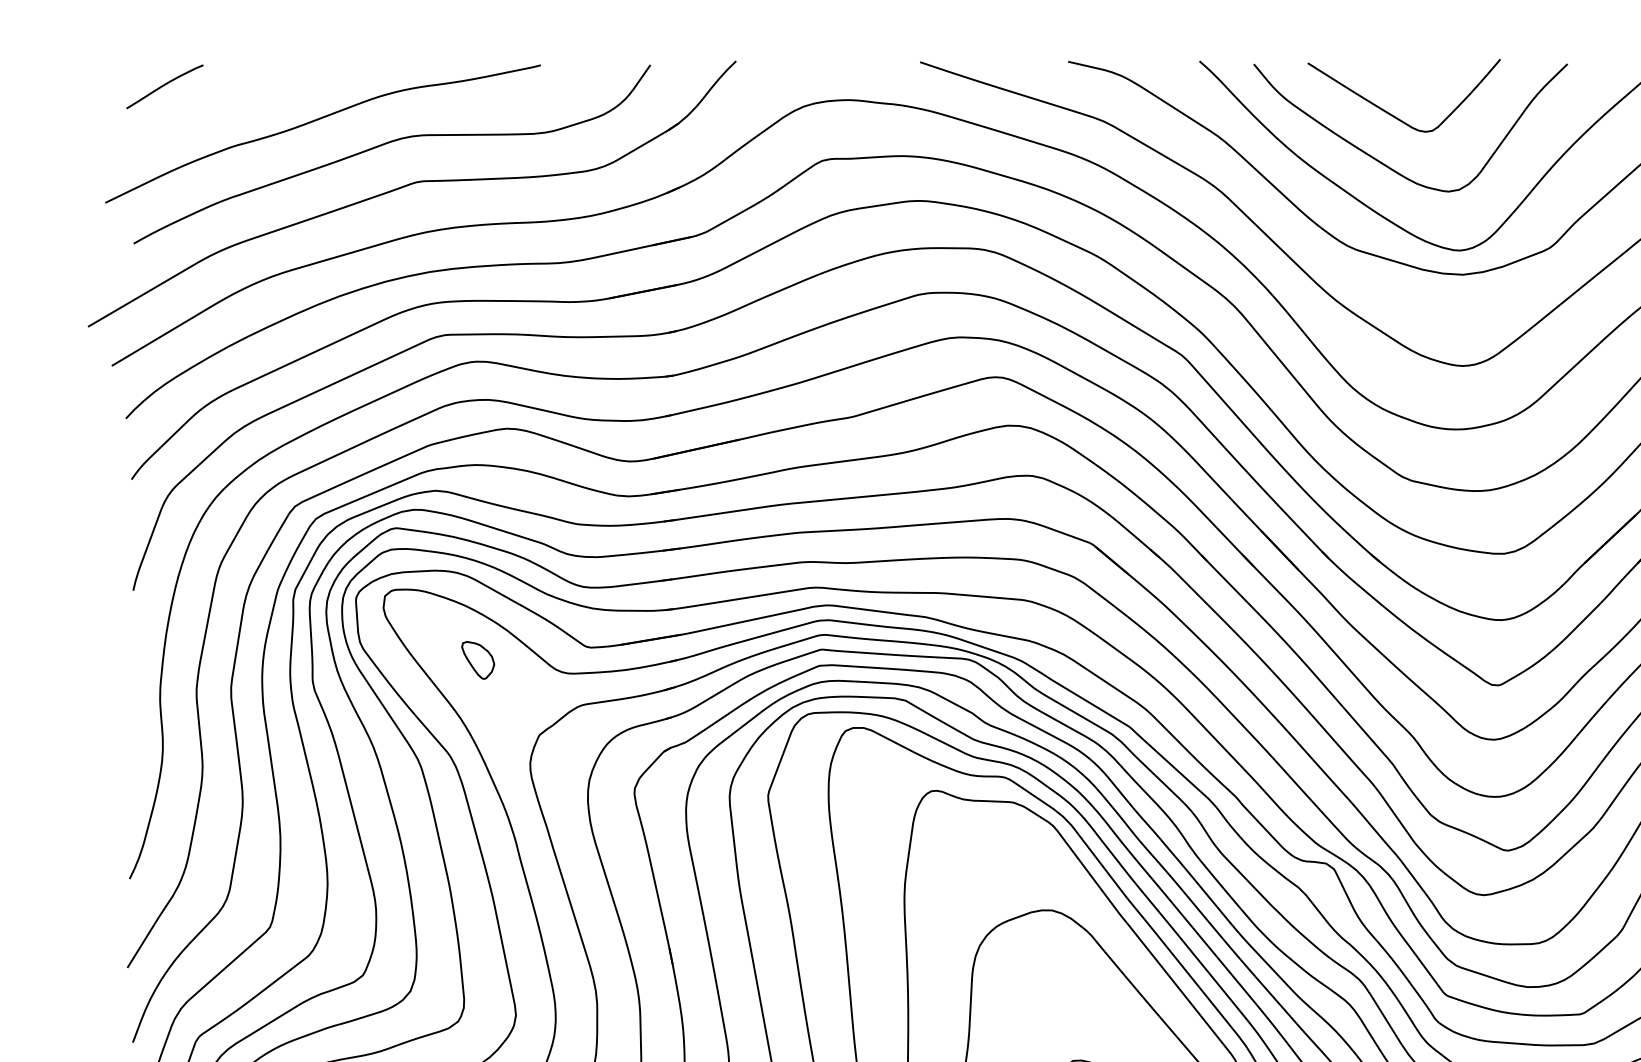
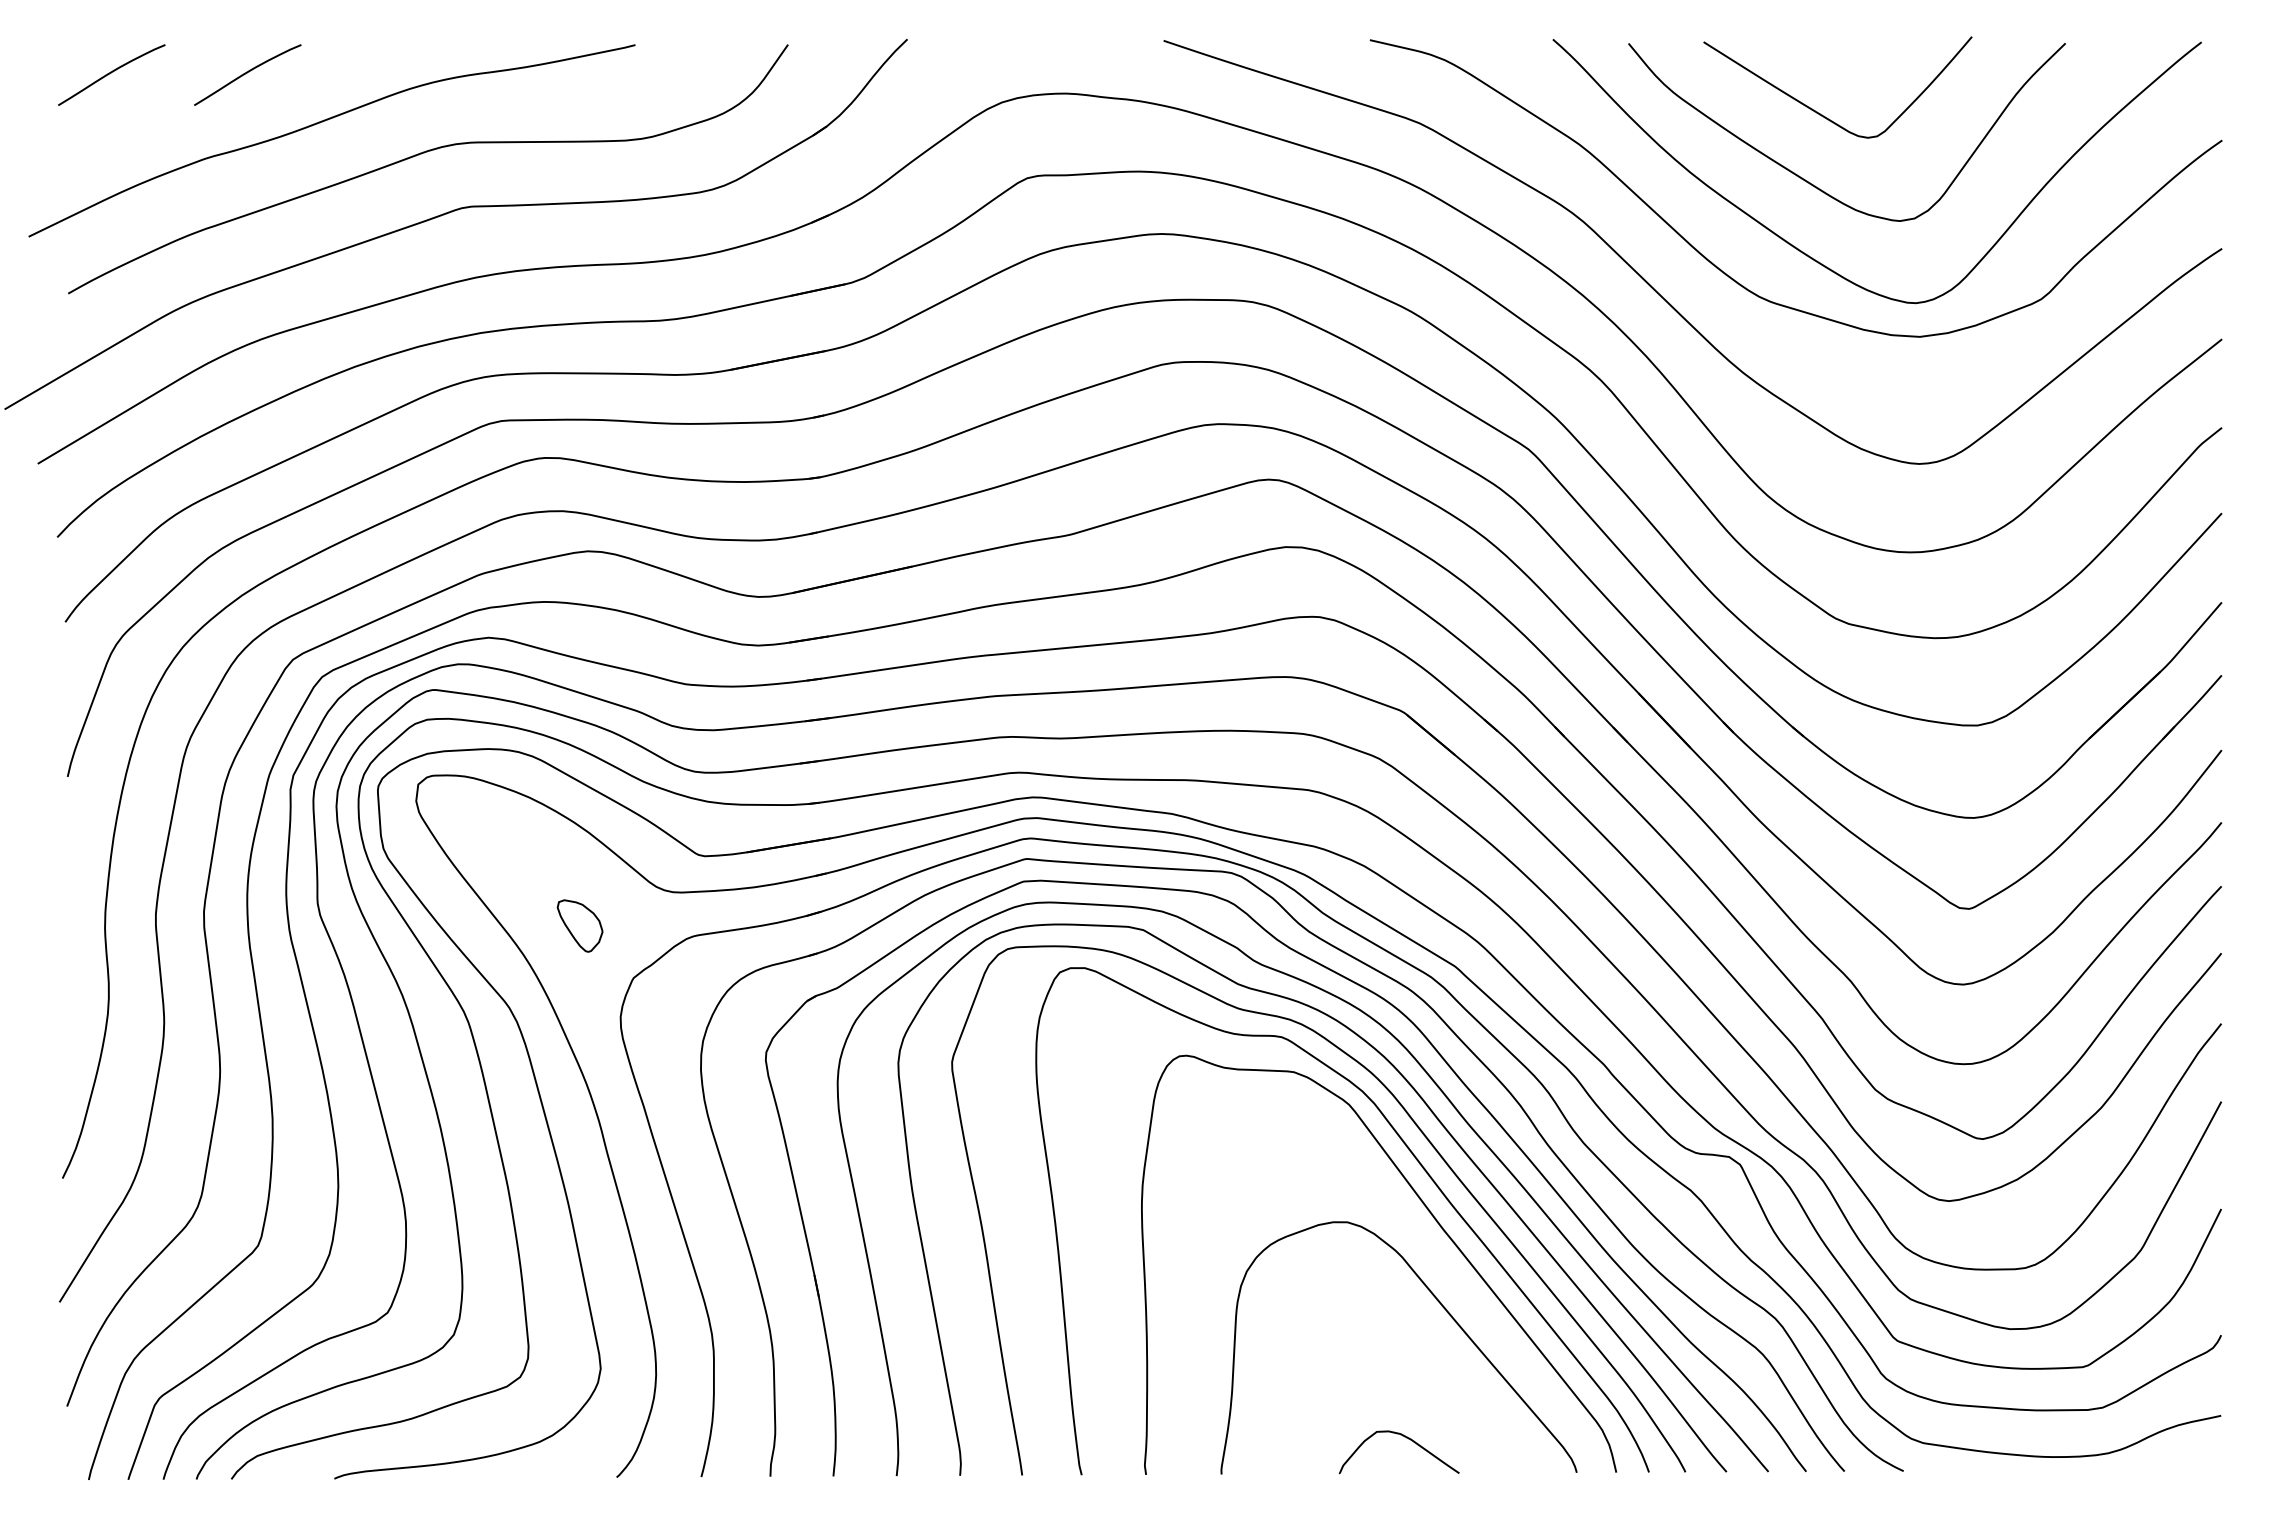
curve: (262, 85) -> (247, 73), added
part: (477, 660) -> (579, 925), moved

